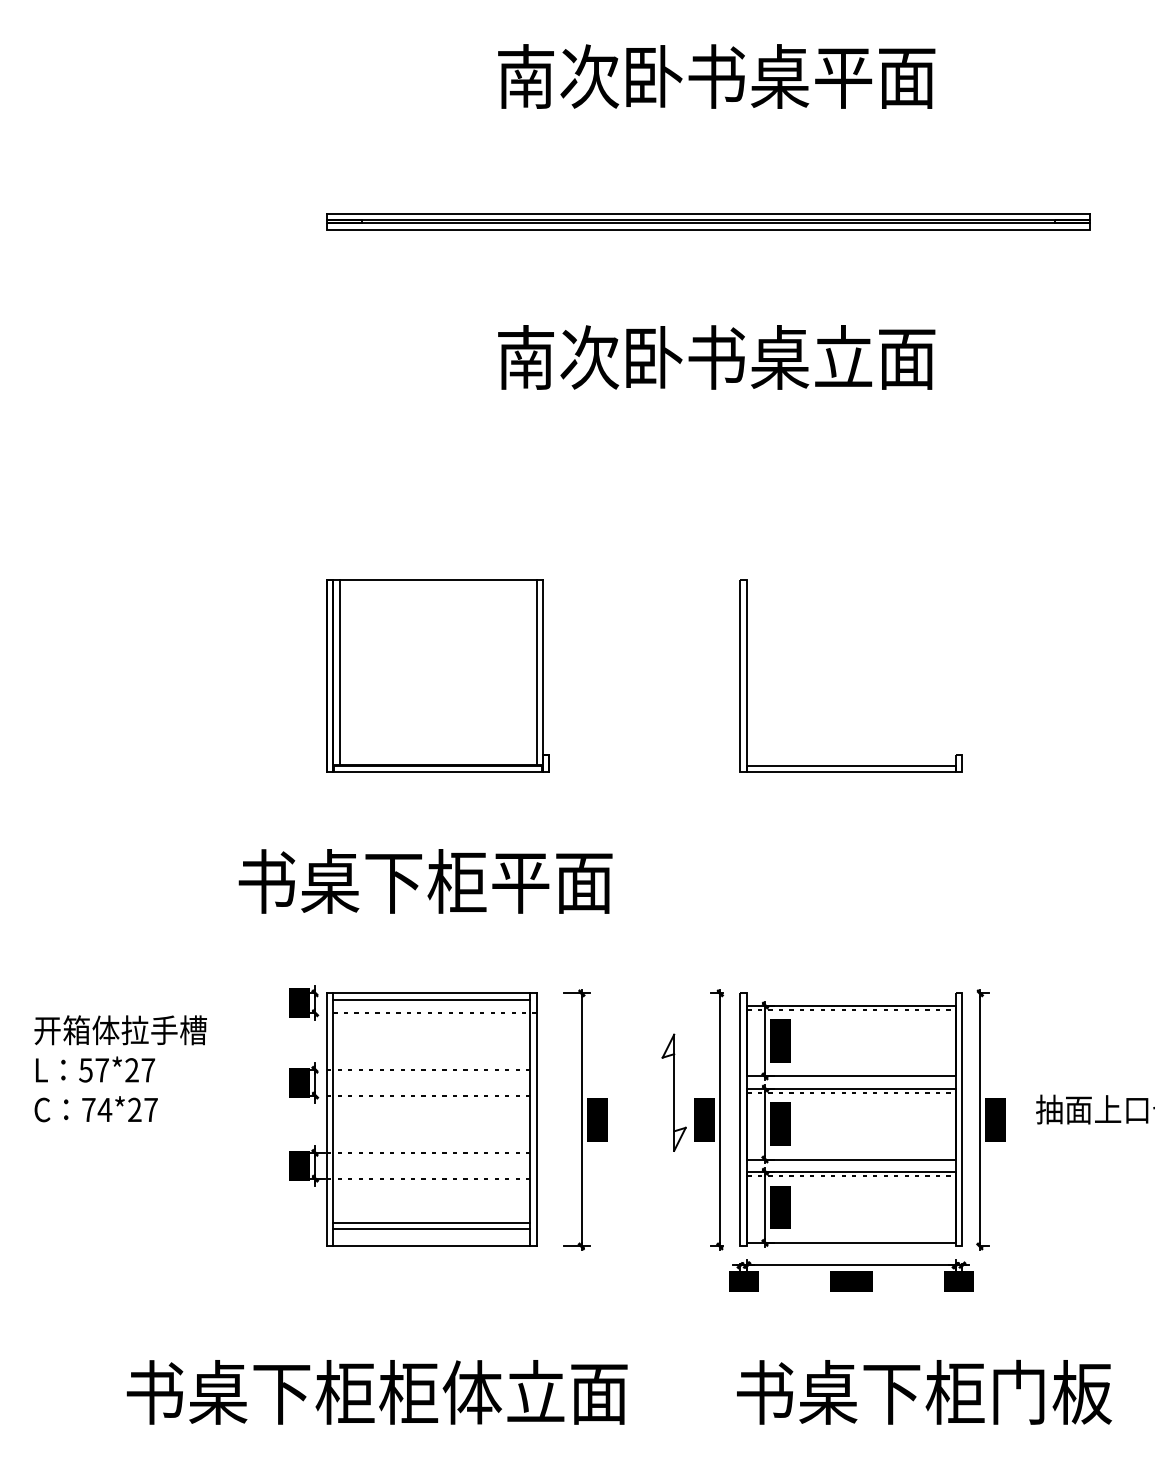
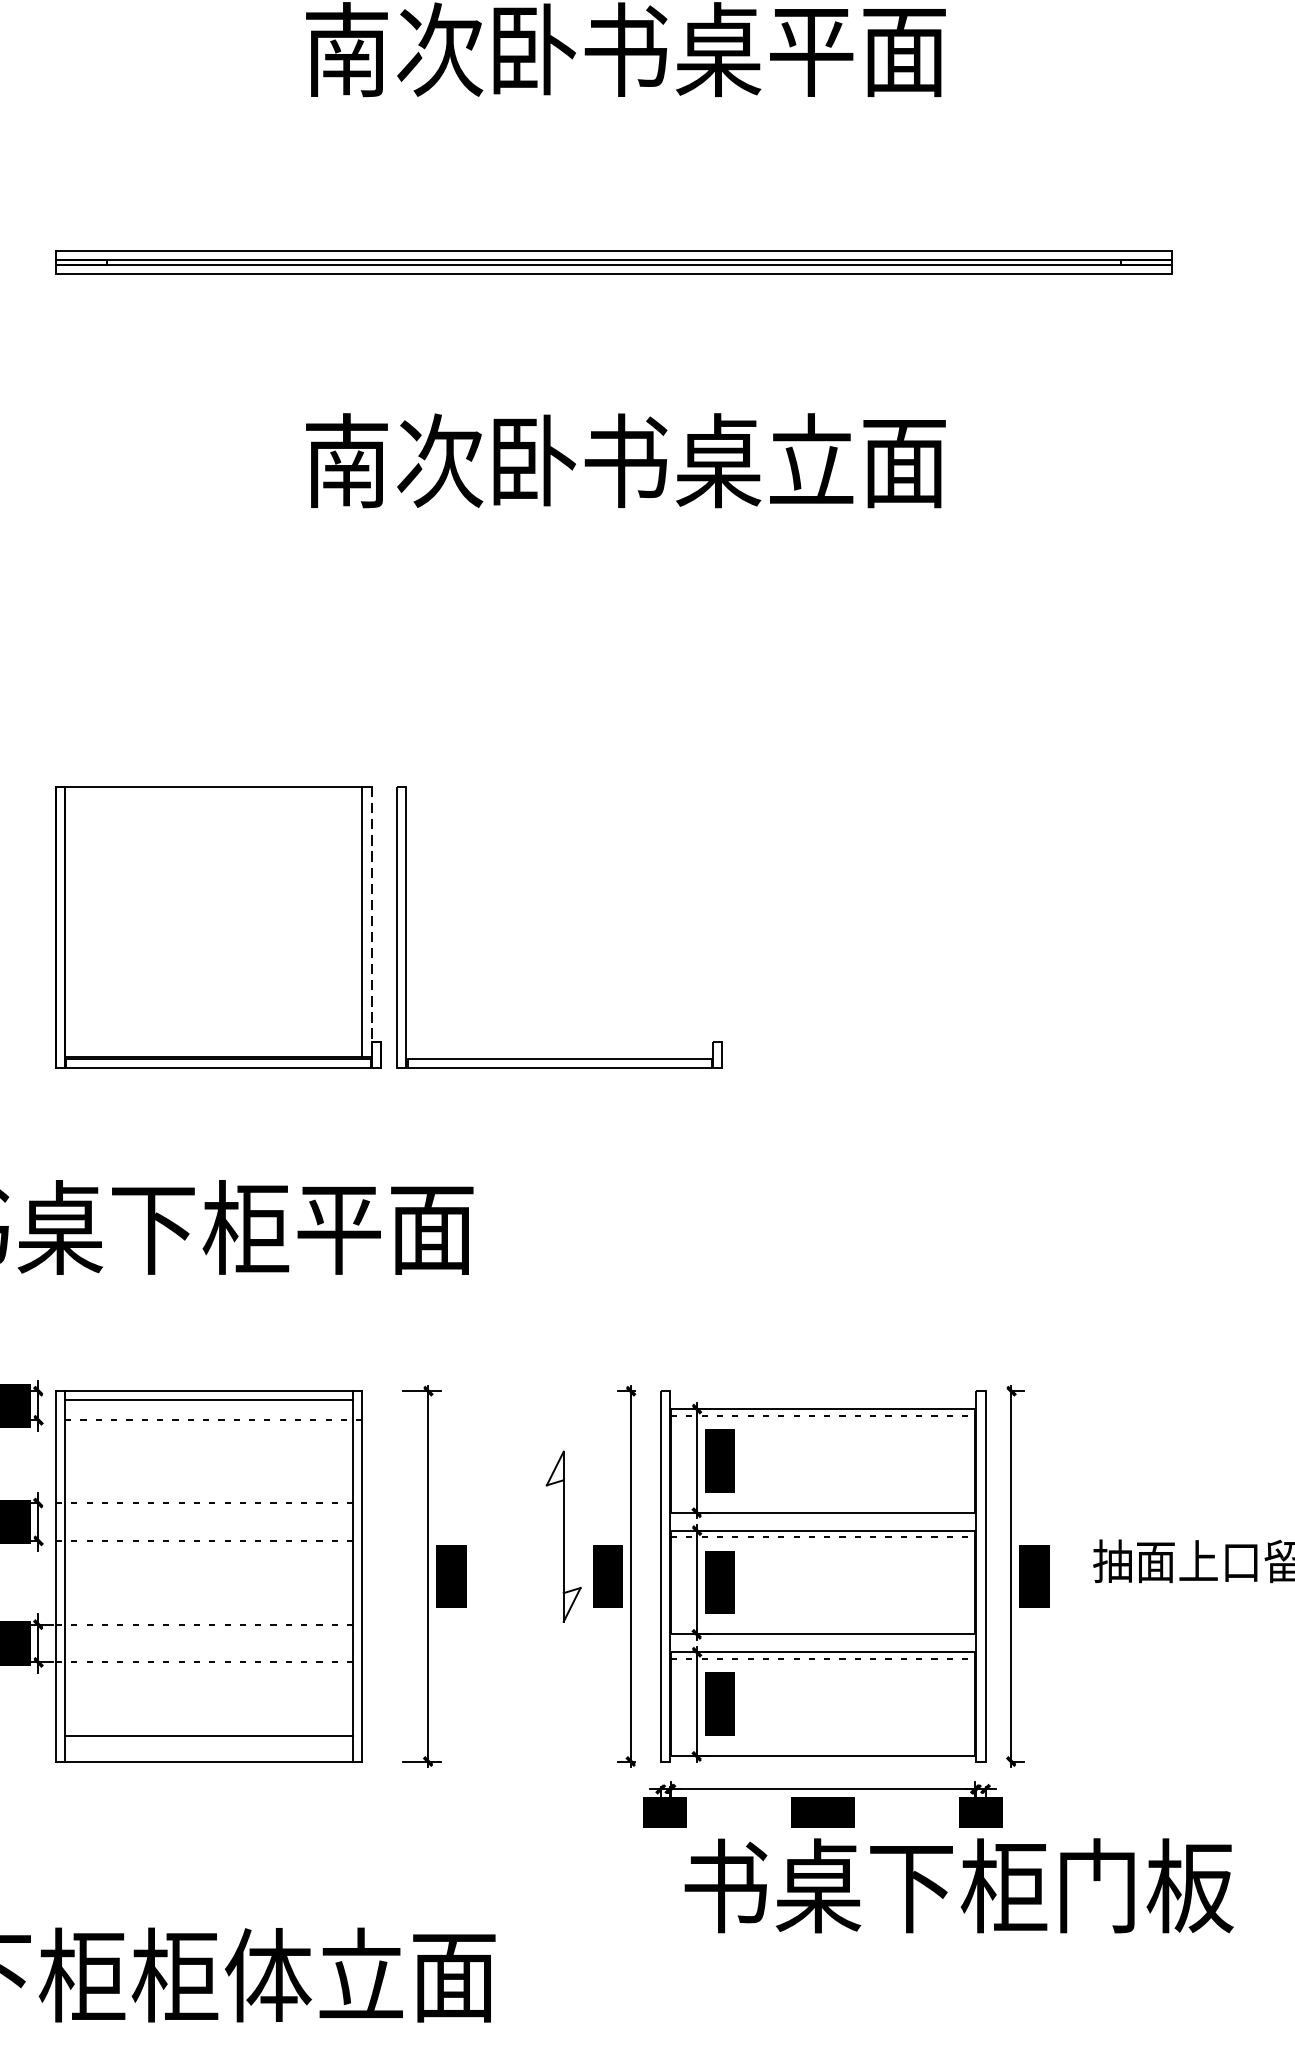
line: (339, 672) -> (73, 921), removed
line: (542, 676) -> (371, 927), solid -> dashed
part: (850, 765) -> (558, 1057), moved
line: (431, 1222) -> (208, 1726), removed
text: (924, 1391) -> (959, 1884), moved

